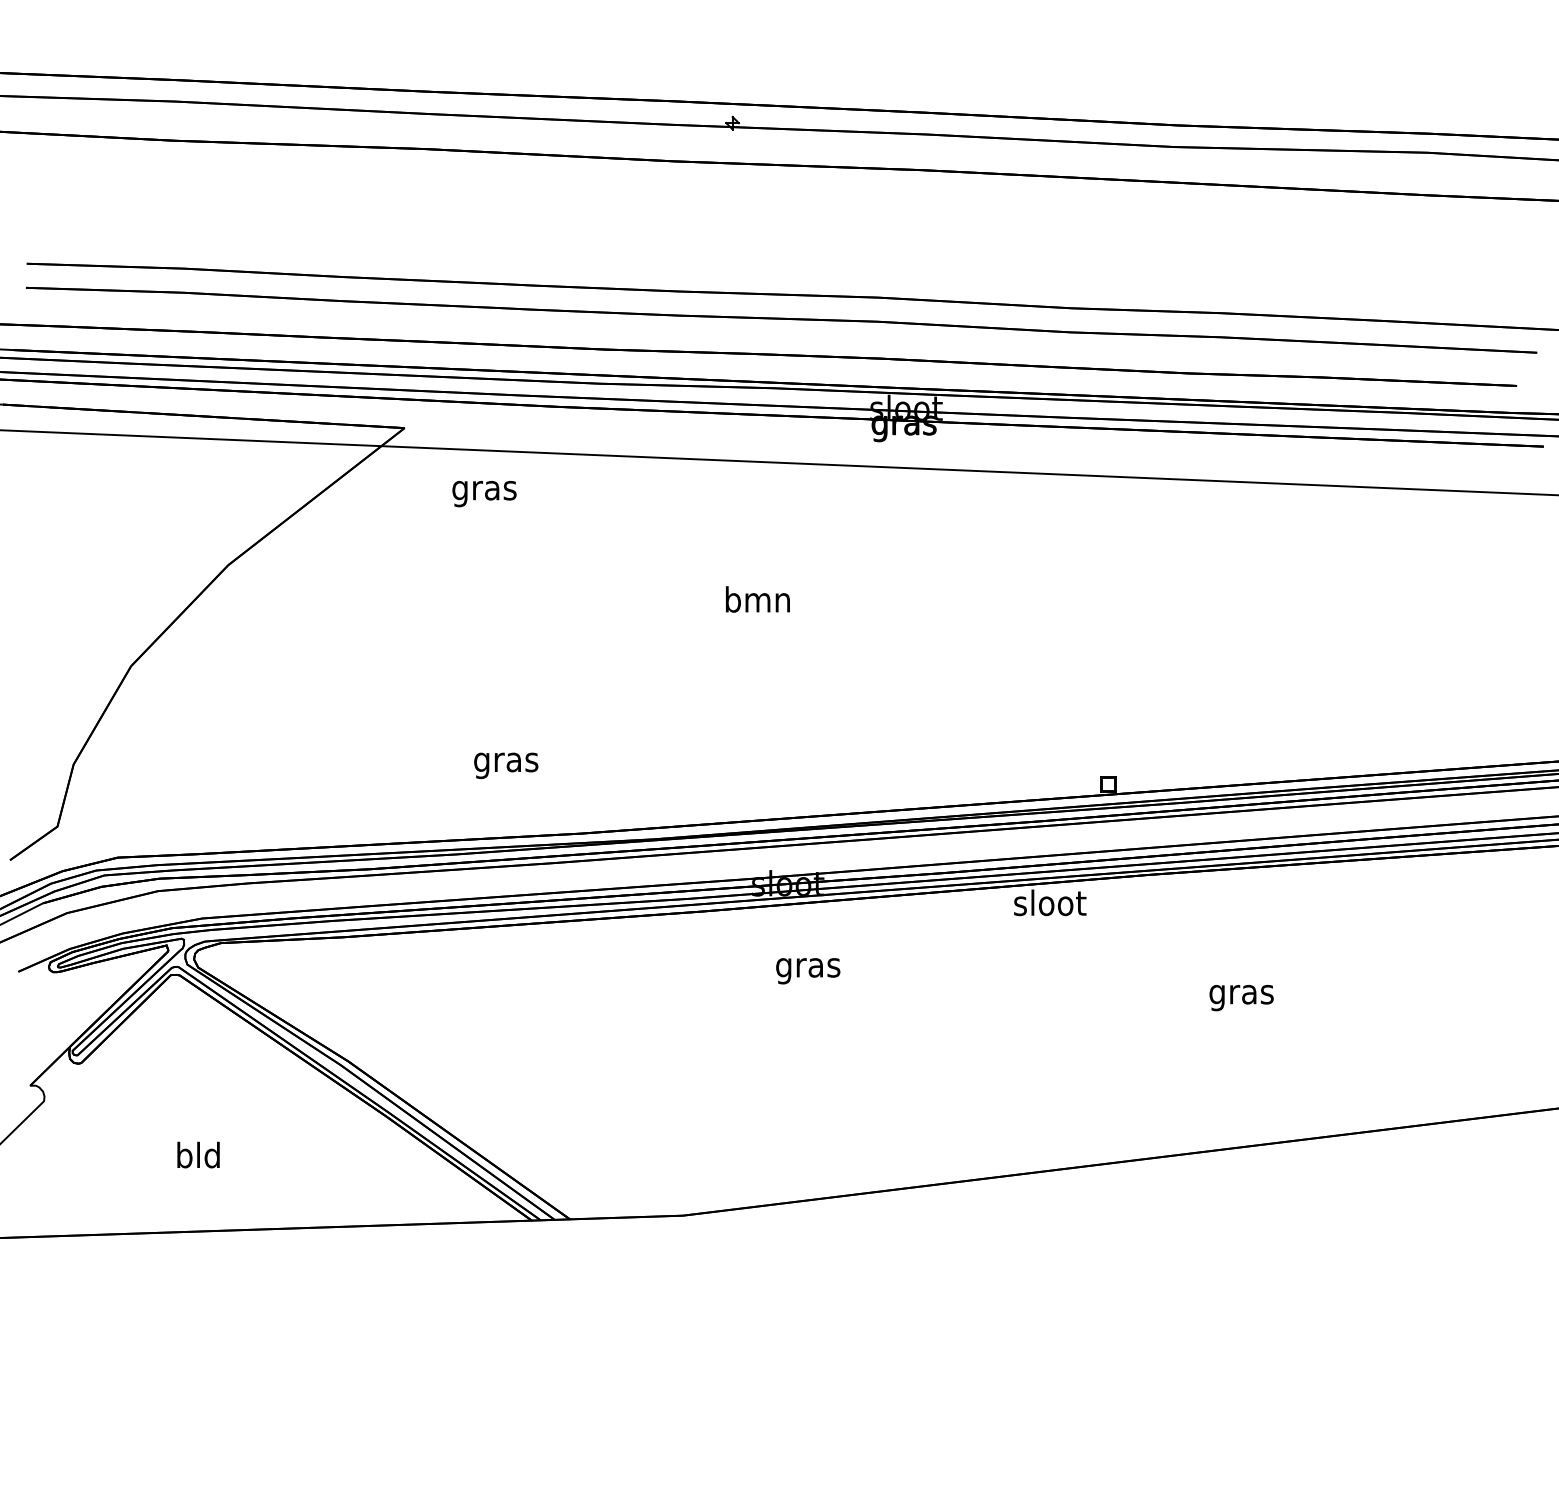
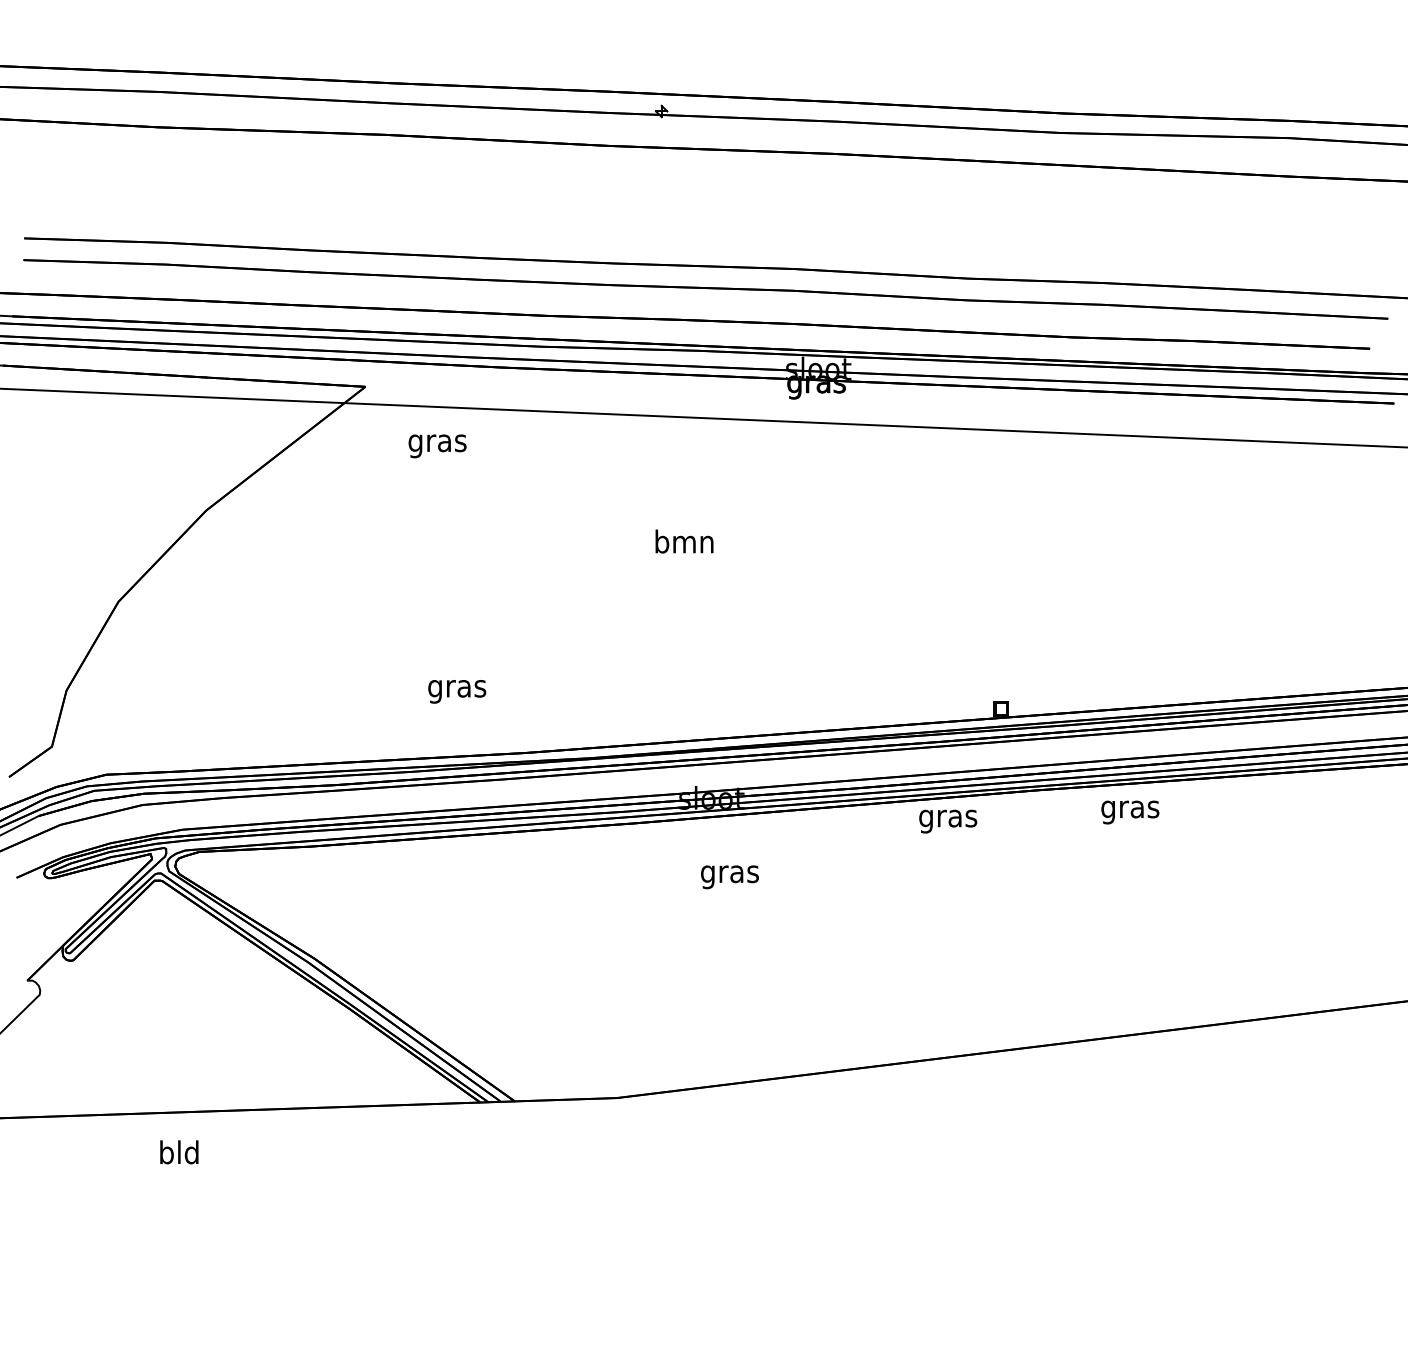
text: (1050, 906) -> (948, 818), sloot -> gras
text: (1241, 998) -> (1130, 812), moved
text: (198, 1155) -> (179, 1152), moved

